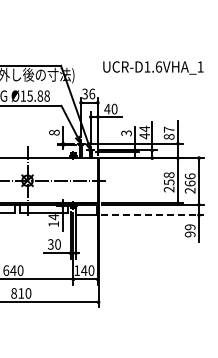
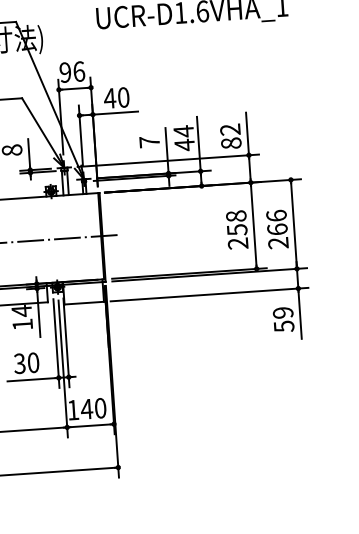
text: (84, 94) -> (64, 73), 36 -> 96
text: (168, 129) -> (229, 129), 87 -> 82
text: (126, 133) -> (149, 142), 3 -> 7
line: (152, 215) -> (209, 295), dashed -> solid
text: (189, 234) -> (282, 326), 99 -> 59

